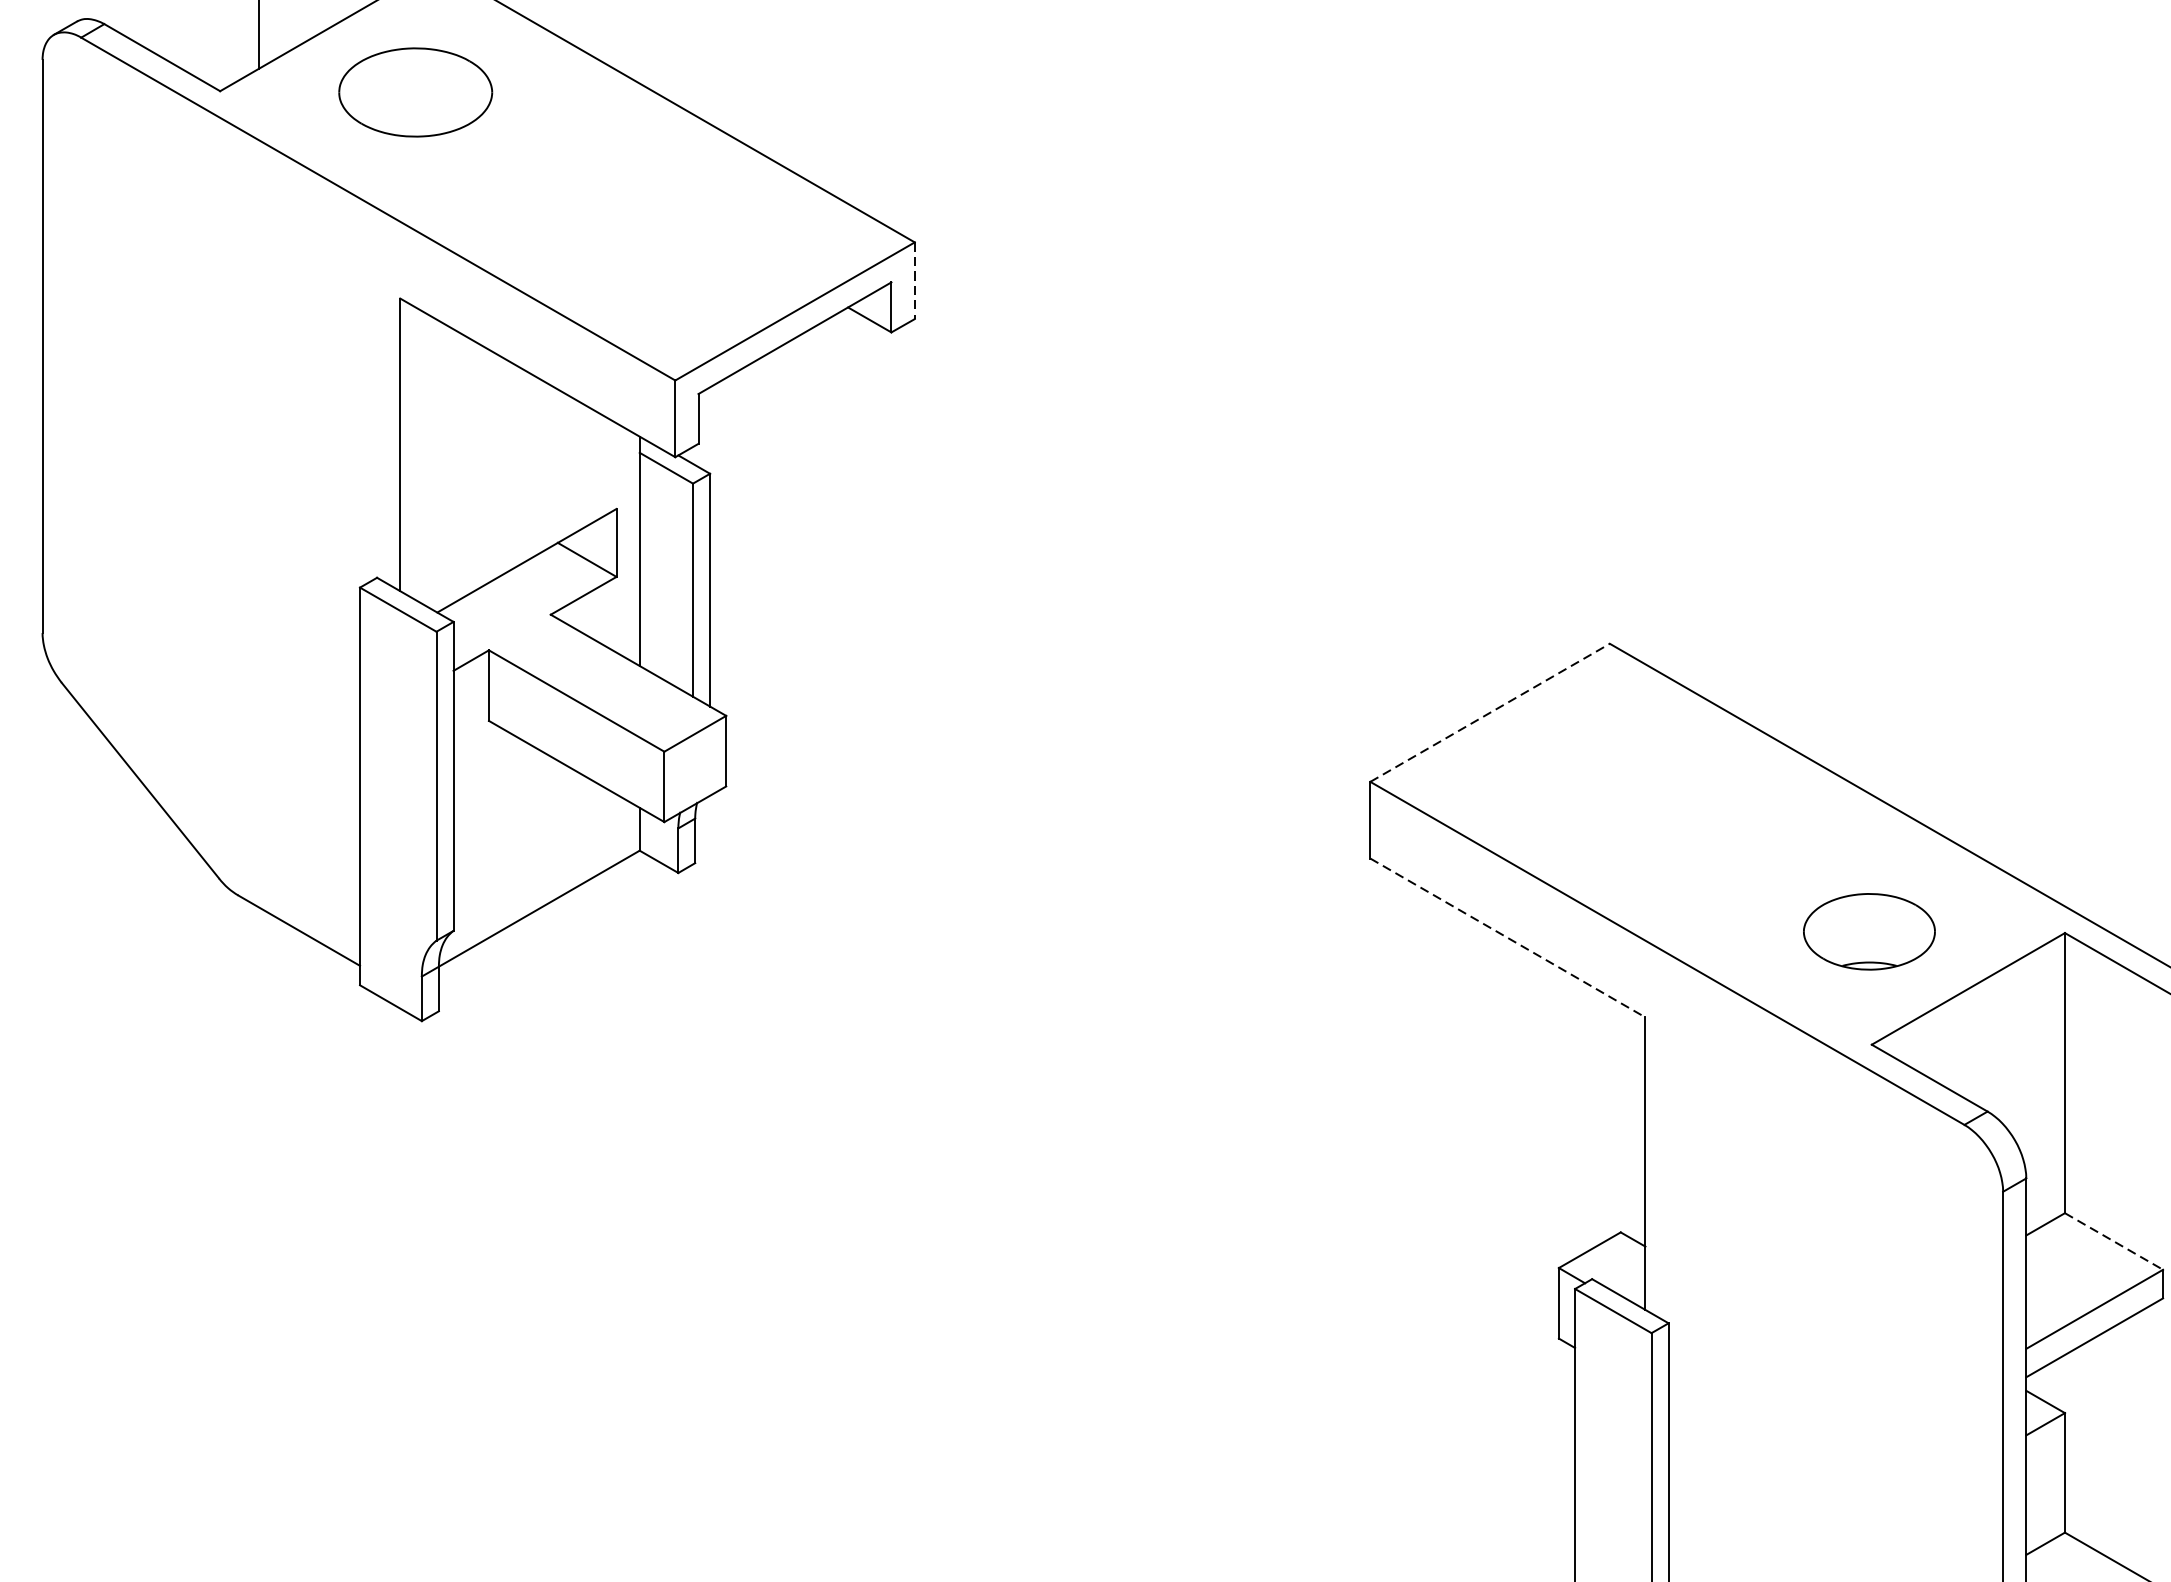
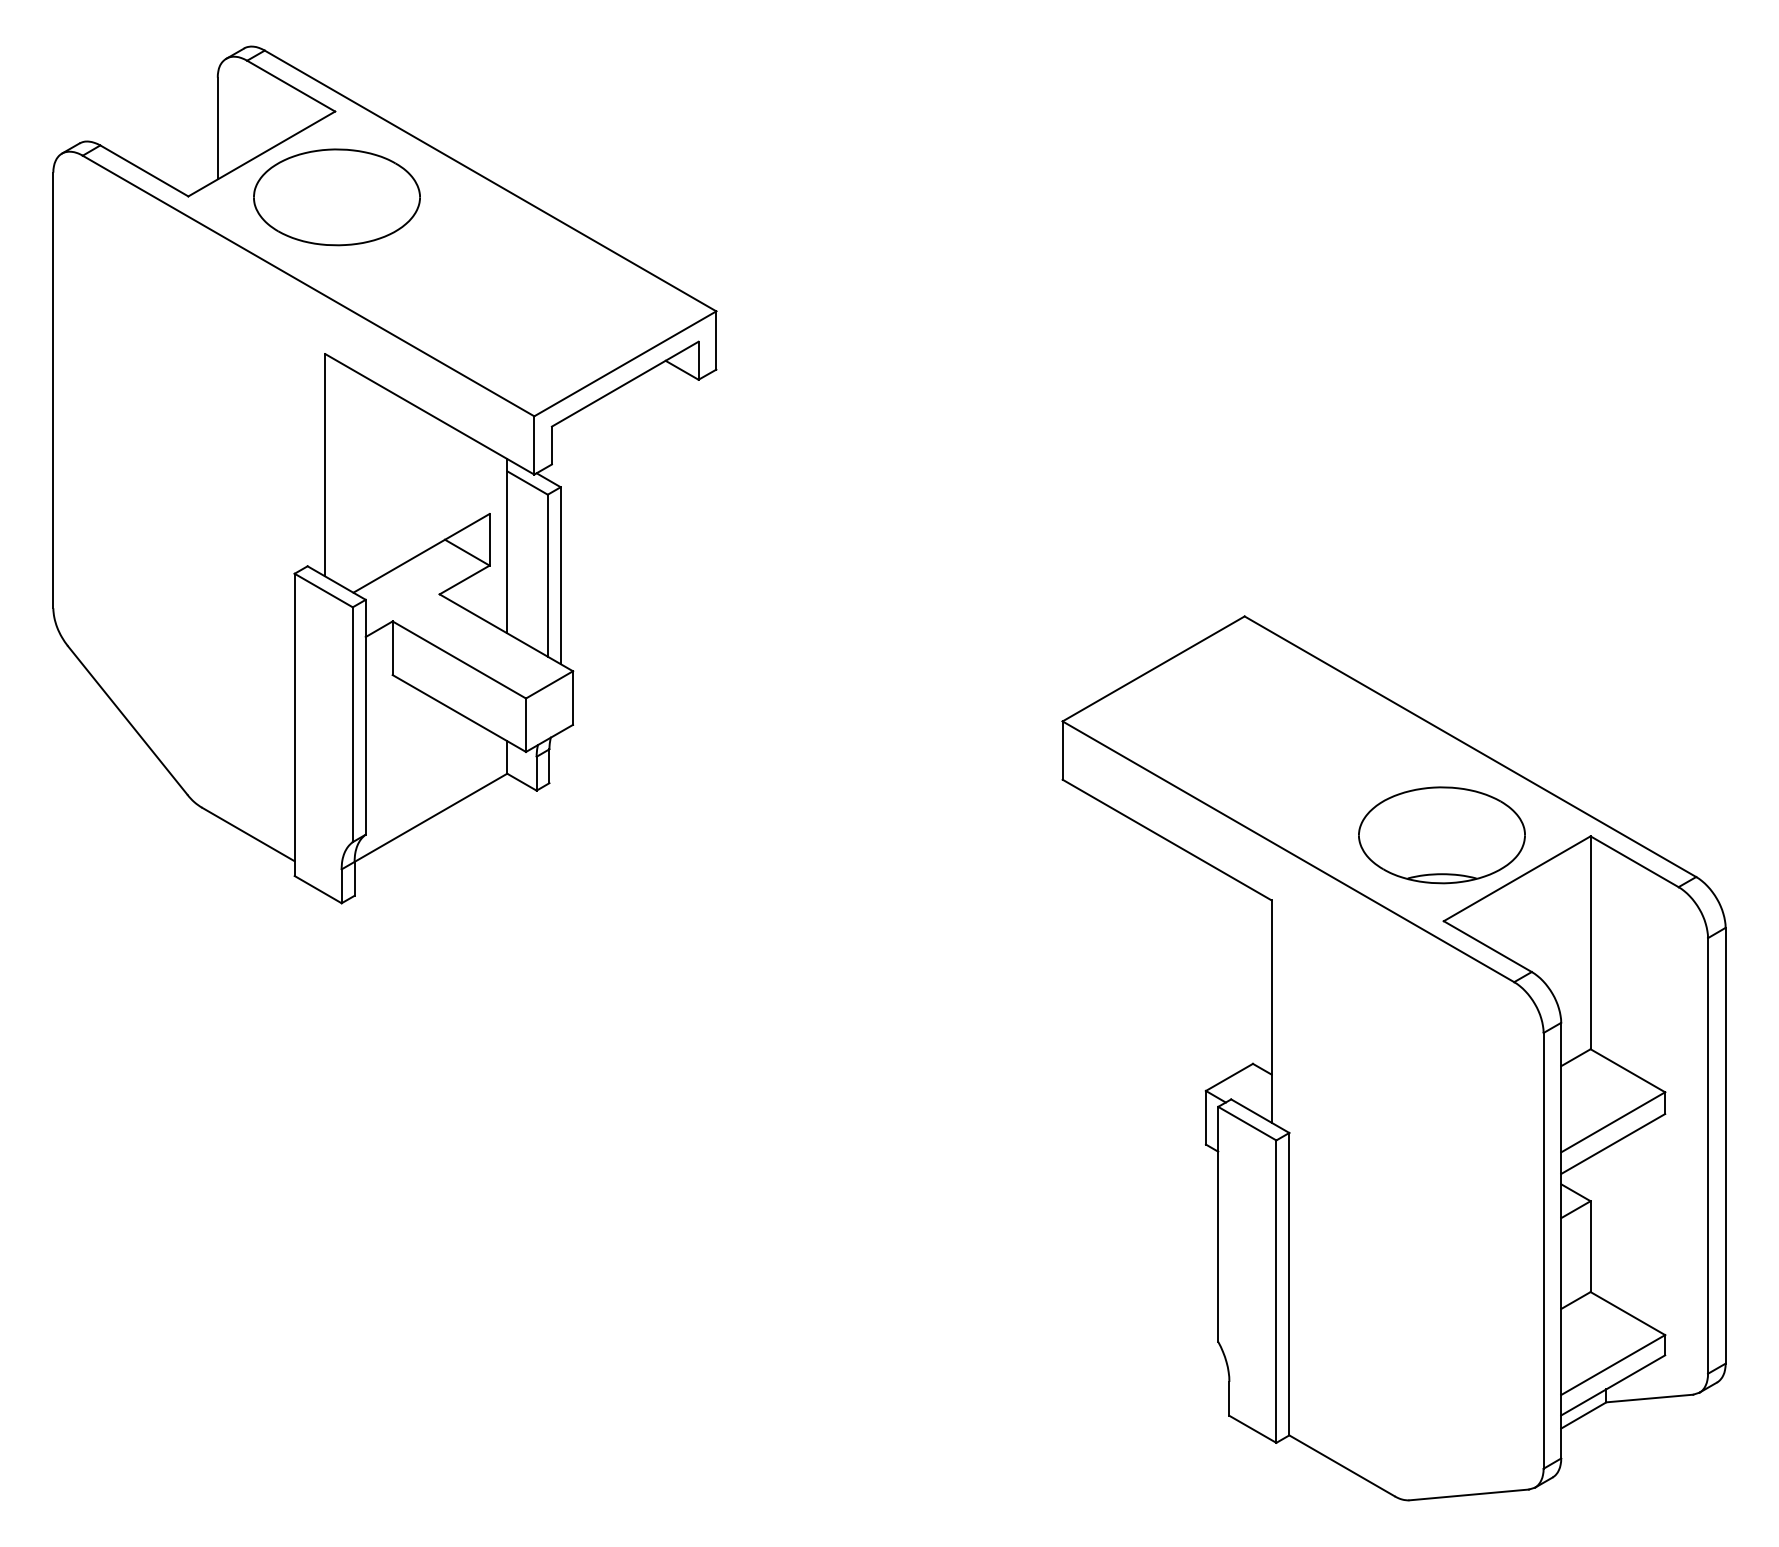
part: (415, 92) -> (336, 197), size x1.43
line: (914, 282) -> (716, 341), dashed -> solid
line: (1491, 712) -> (1154, 668), dashed -> solid
part: (1868, 931) -> (1441, 835), size x1.67
line: (1508, 938) -> (1167, 840), dashed -> solid
line: (2114, 1242) -> (1628, 1071), dashed -> solid

